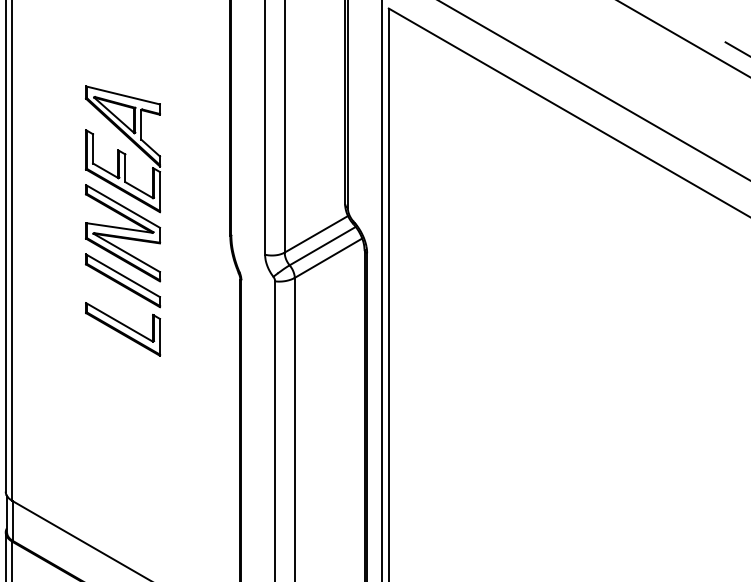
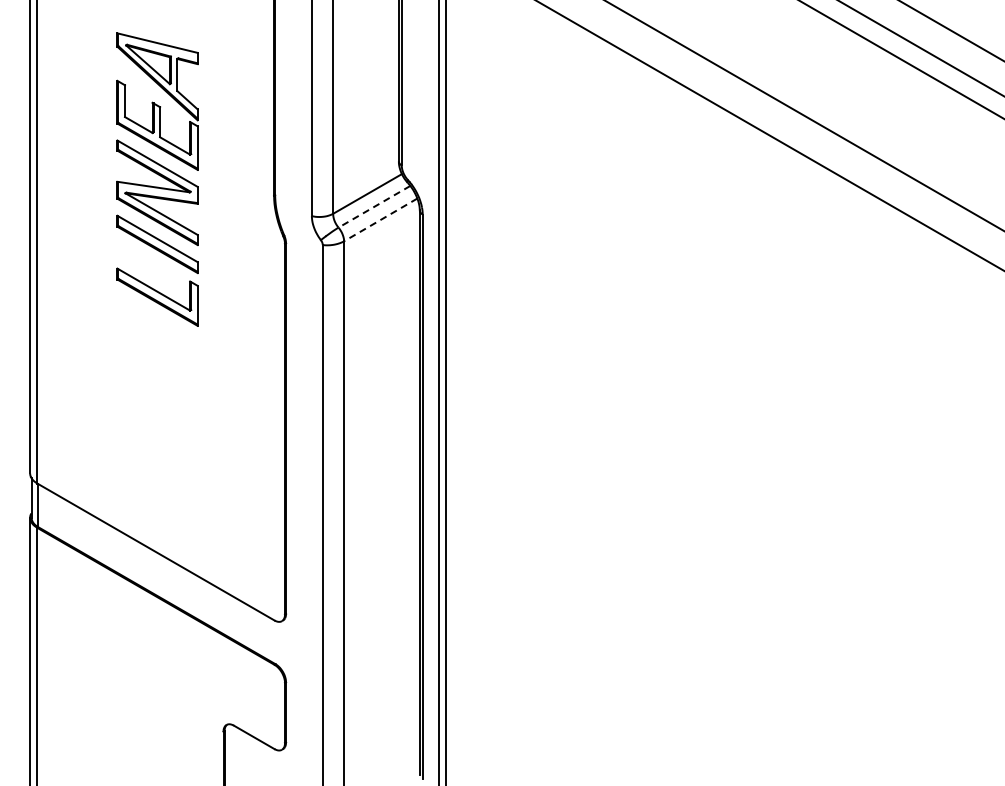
line: (322, 246) -> (374, 207), solid -> dashed
line: (328, 258) -> (380, 220), solid -> dashed

